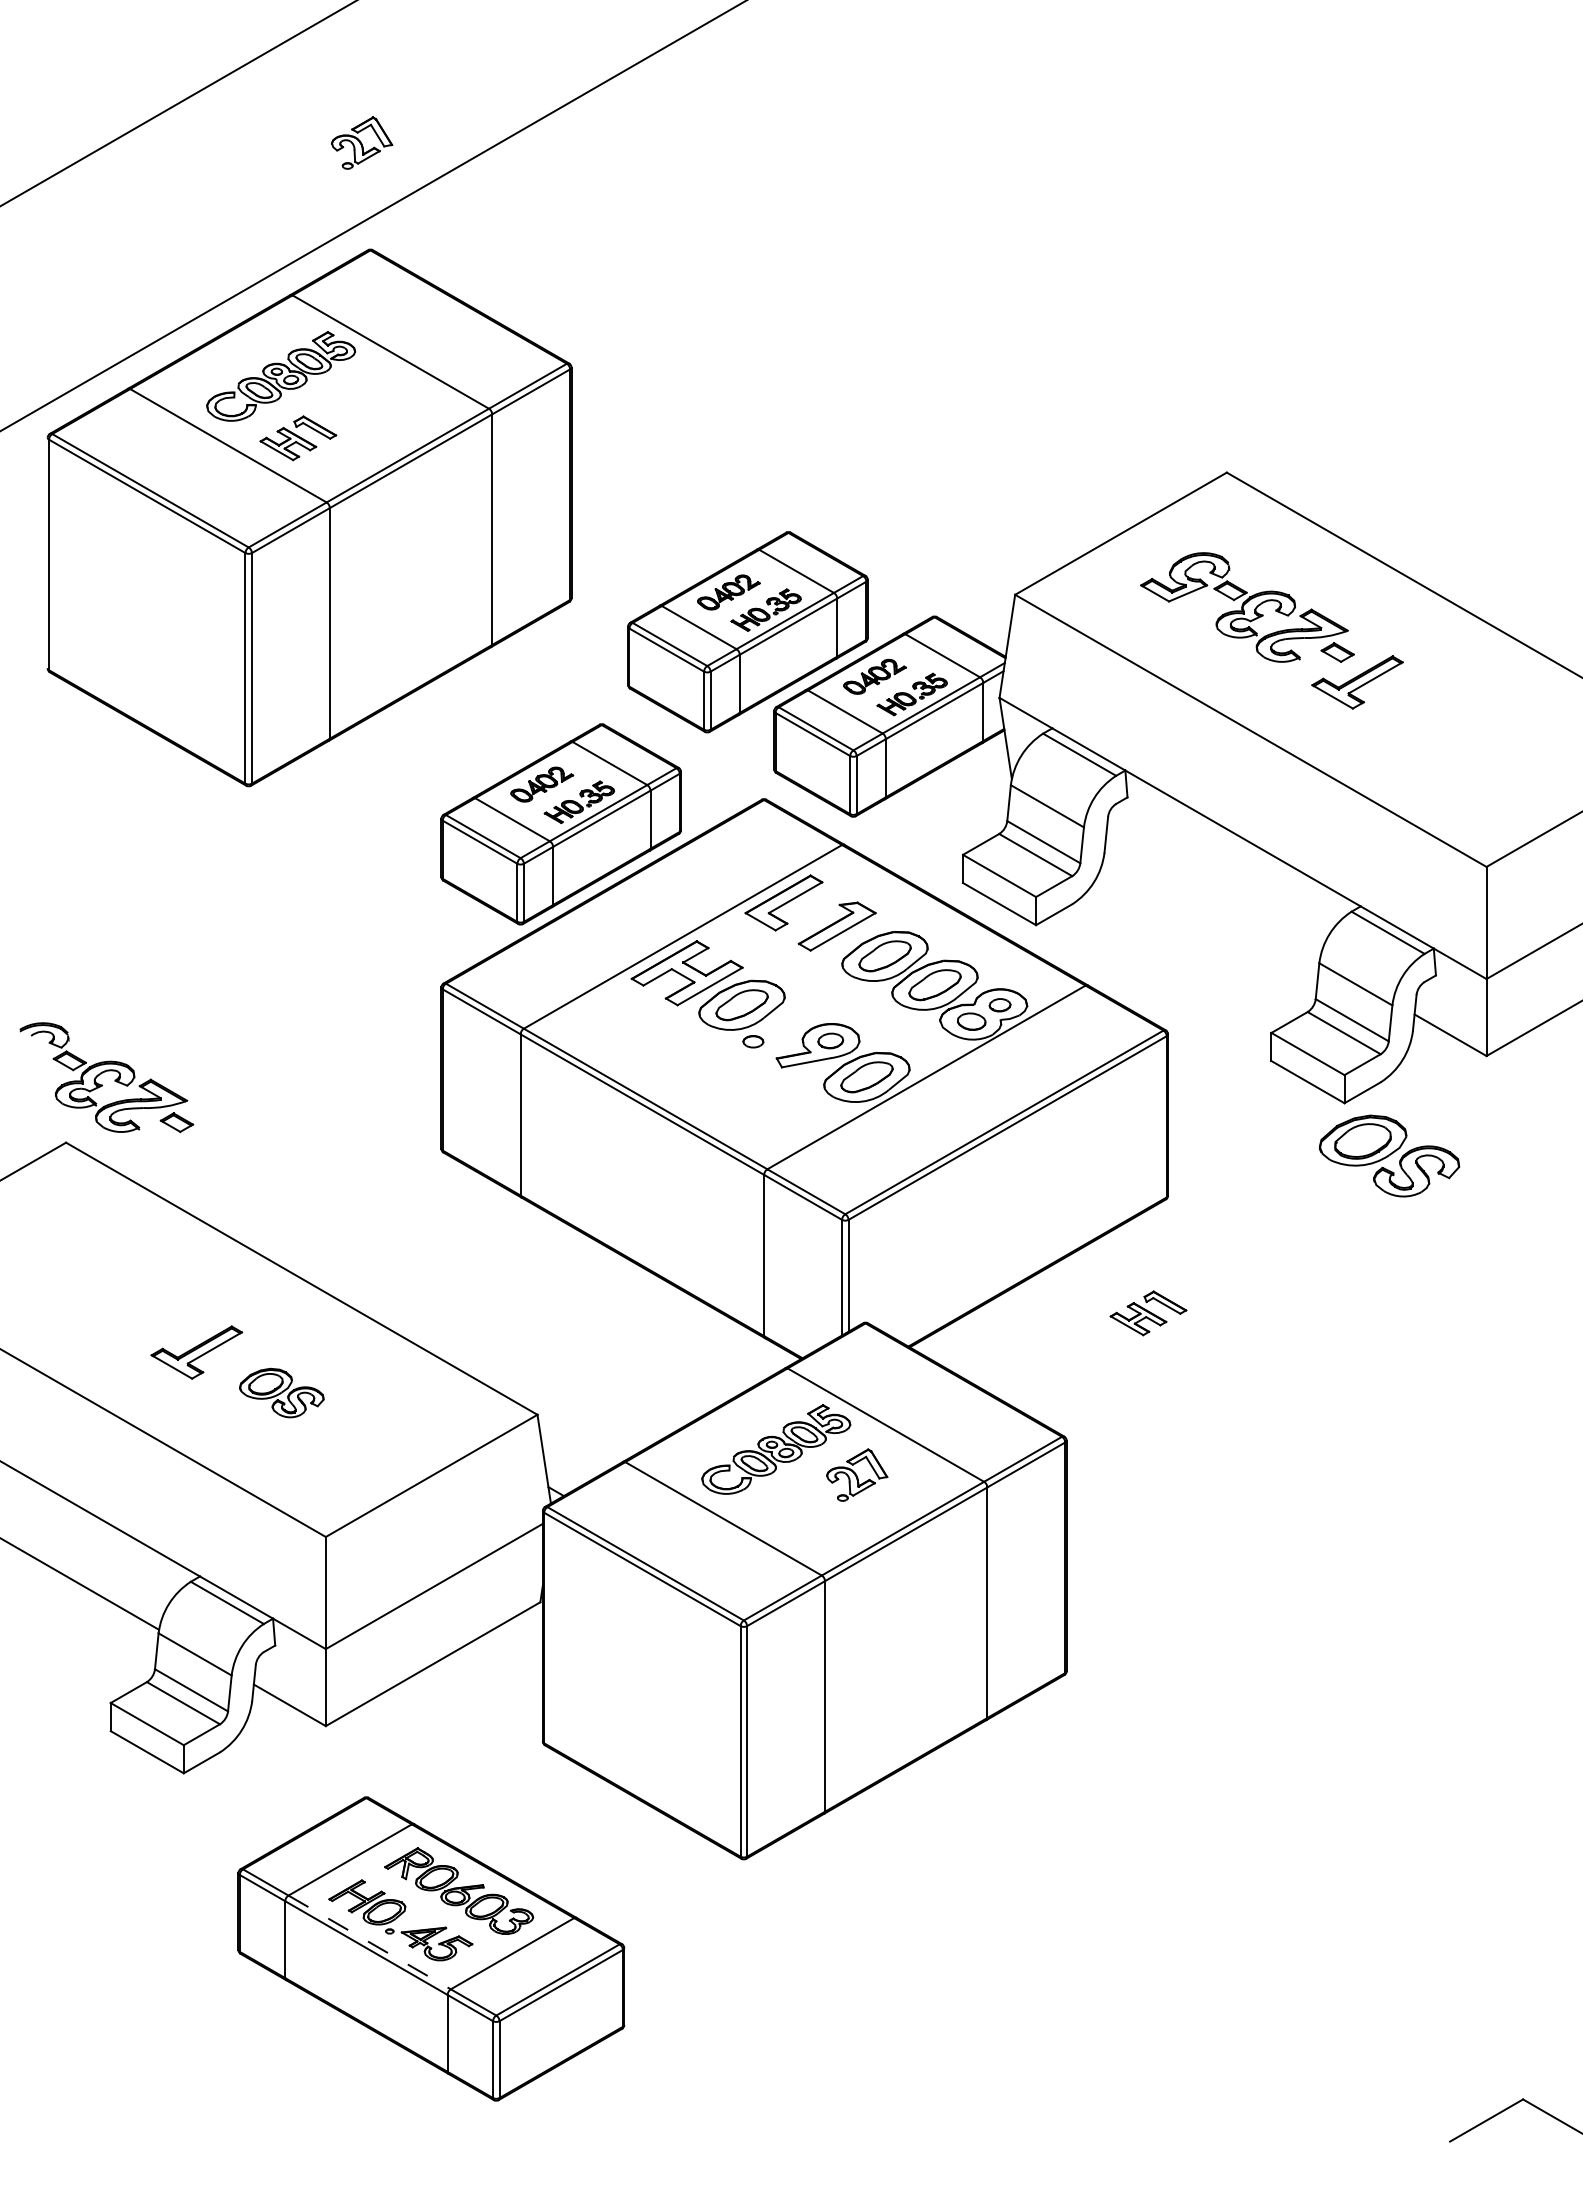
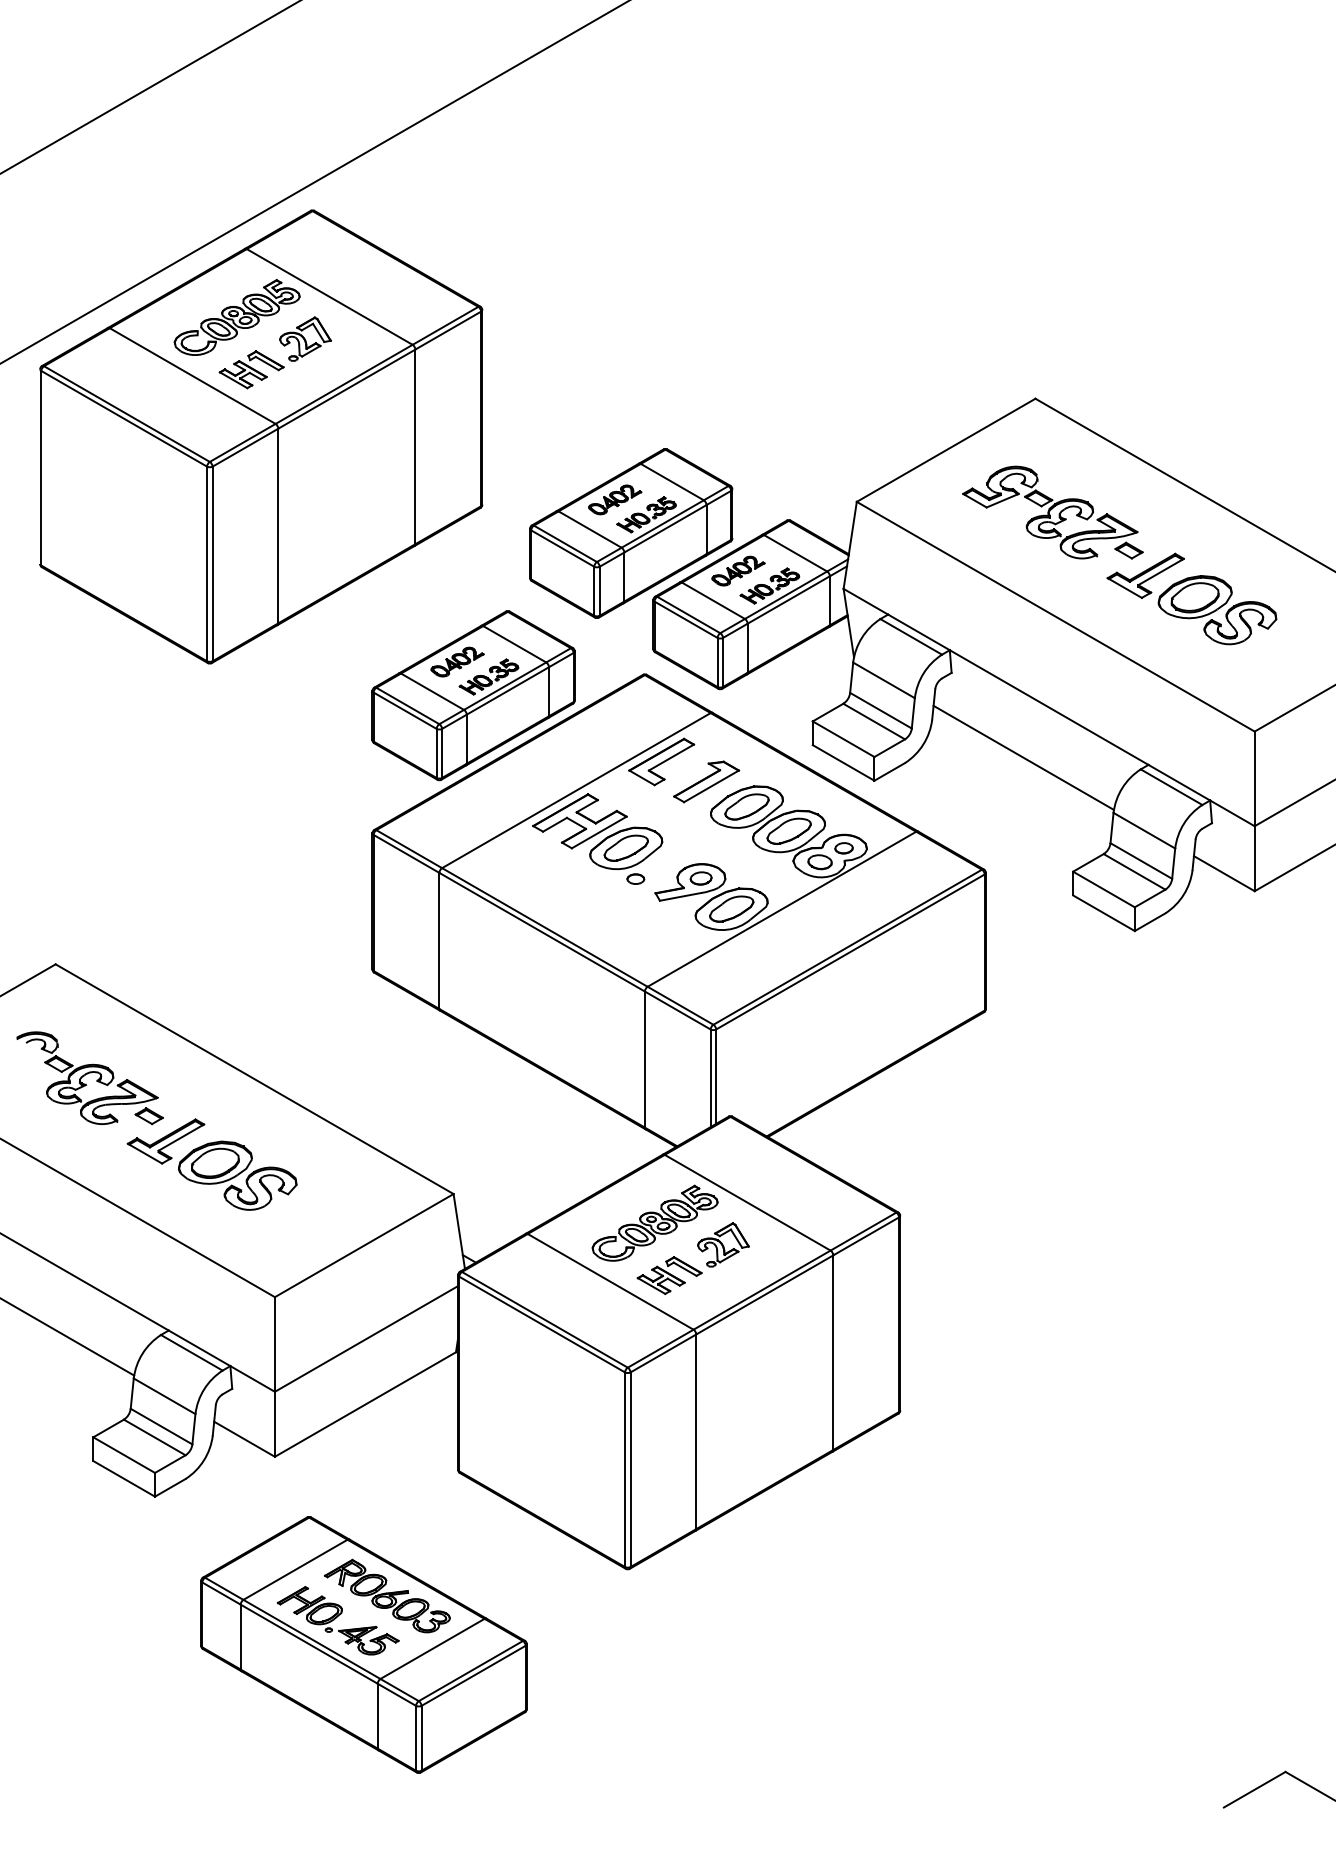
part: (362, 142) -> (305, 338), moved
line: (1212, 897) -> (1023, 757), added
part: (106, 1077) -> (89, 1078), moved
part: (1389, 1155) -> (1217, 609), moved
part: (1148, 1313) -> (669, 1275), moved
part: (281, 1392) -> (237, 1175), size x1.67
line: (369, 1942) -> (311, 1639), dashed -> solid

